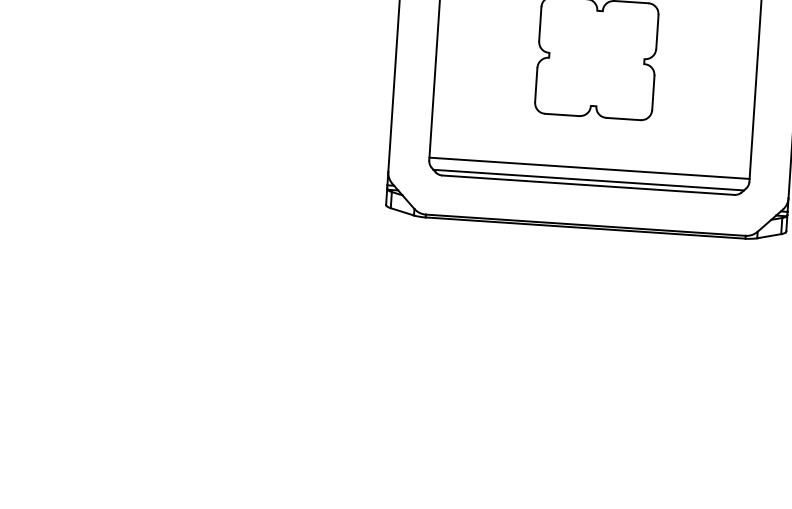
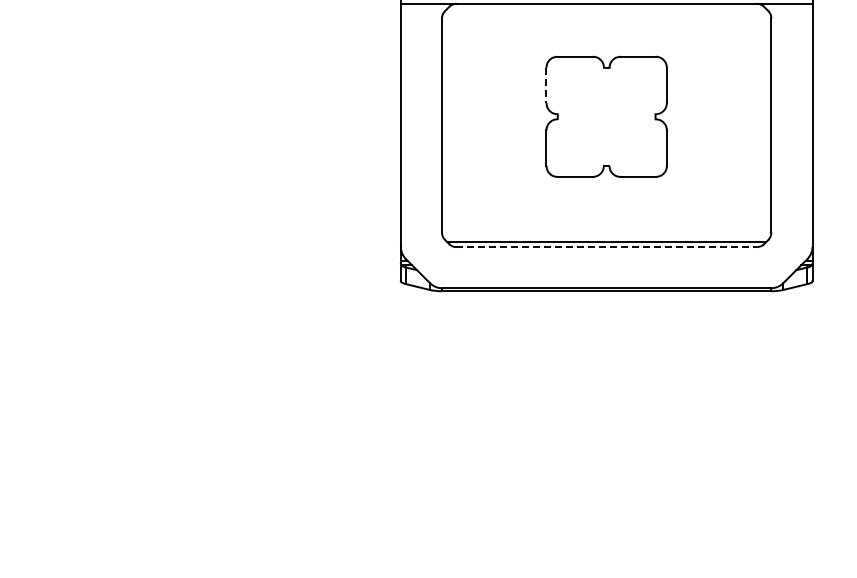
line: (540, 24) -> (546, 85), solid -> dashed
line: (589, 168) -> (606, 229), removed
line: (589, 185) -> (607, 247), solid -> dashed

